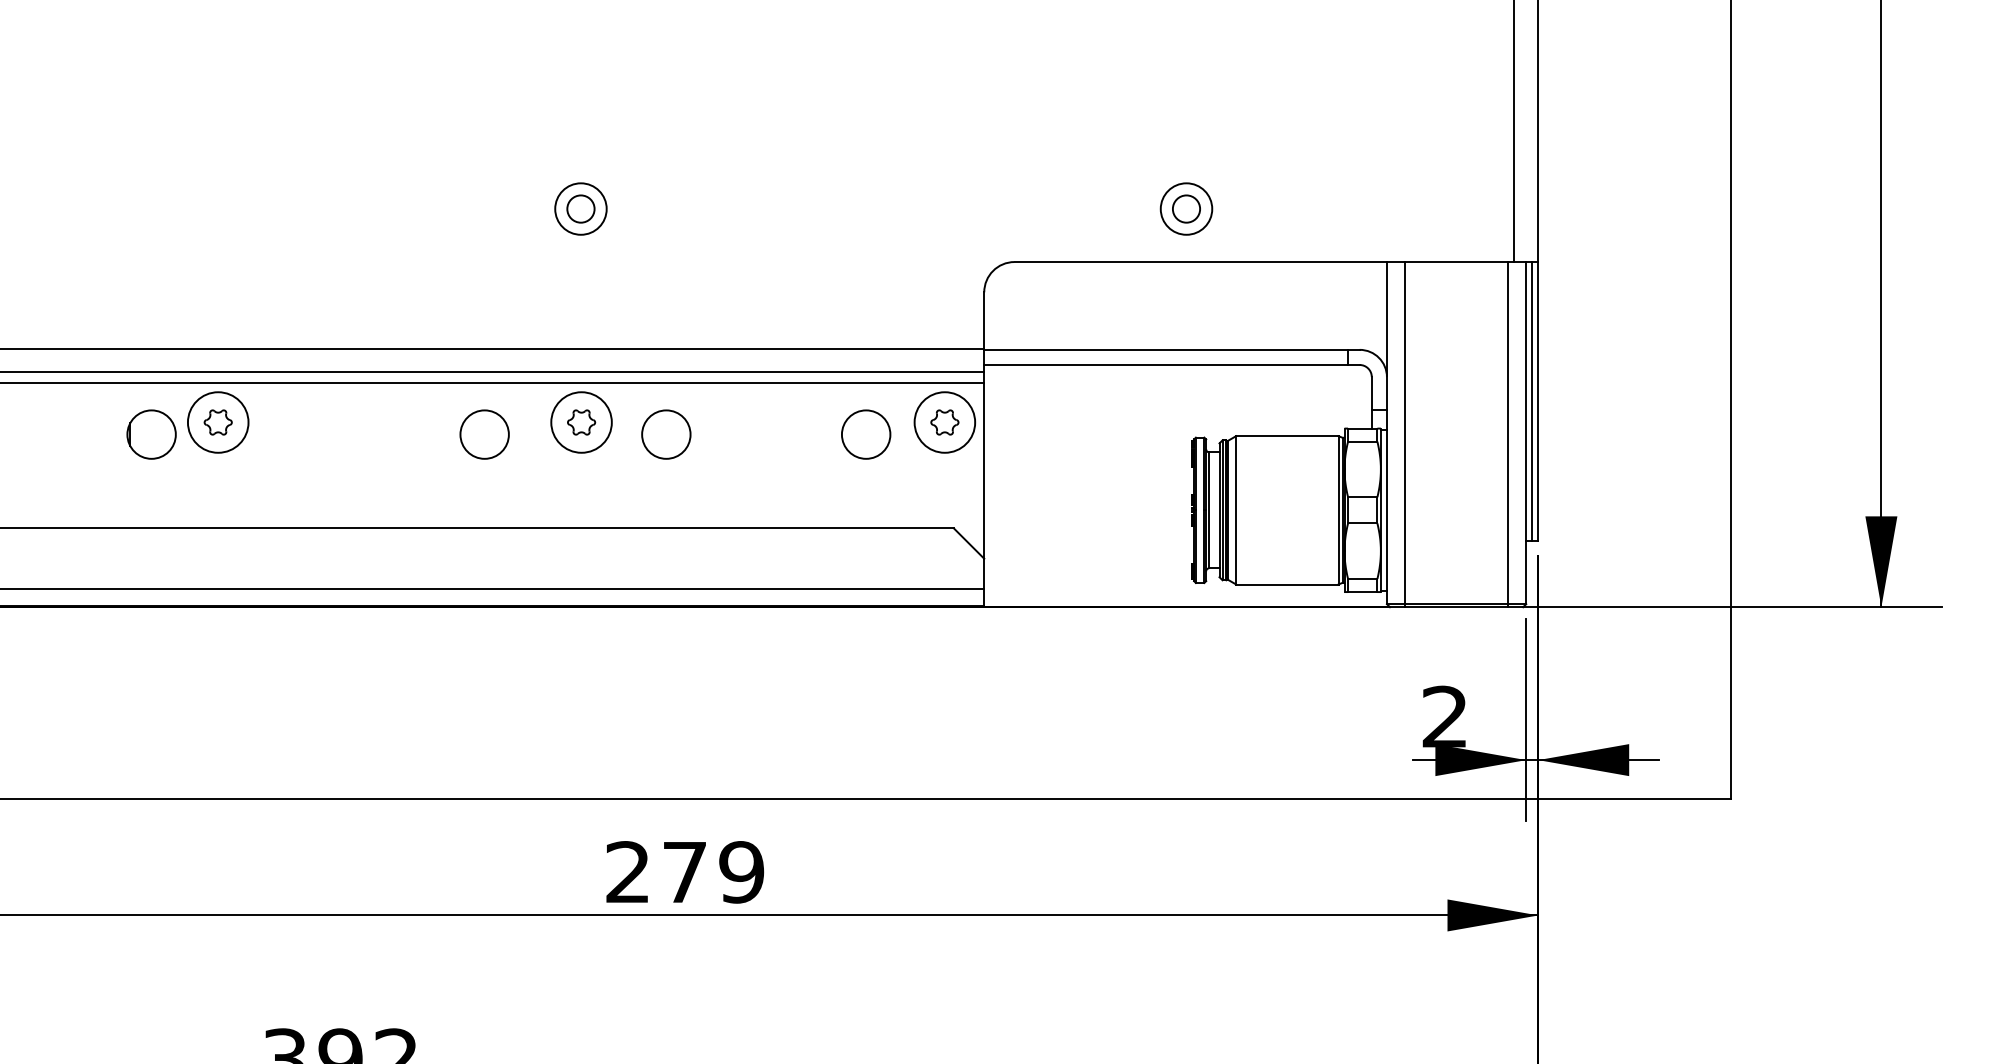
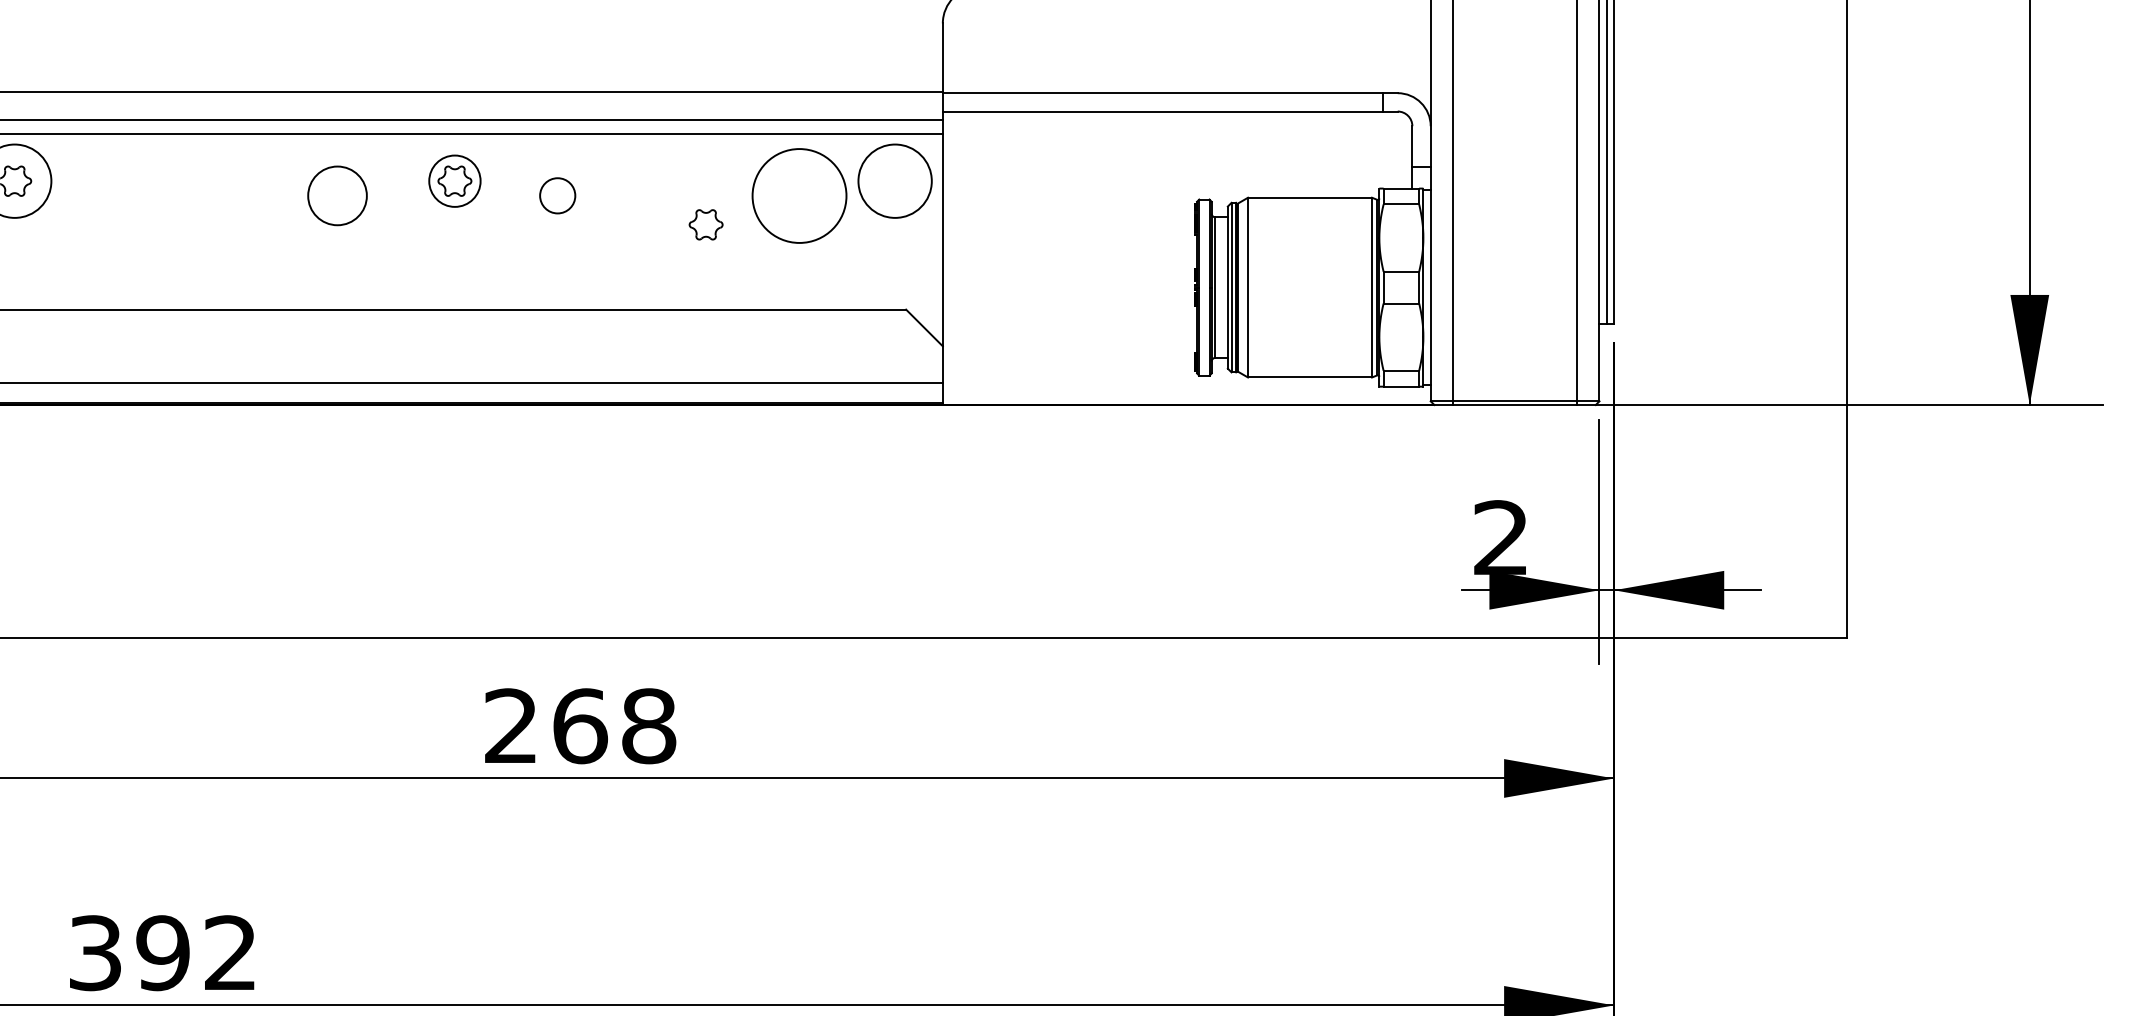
circle: (581, 422) -> (454, 181), size x0.7
part: (944, 422) -> (705, 224), moved
circle: (666, 434) -> (557, 195), size x0.6
circle: (866, 434) -> (800, 195), size x1.6
text: (713, 872) -> (614, 726), 279 -> 268

